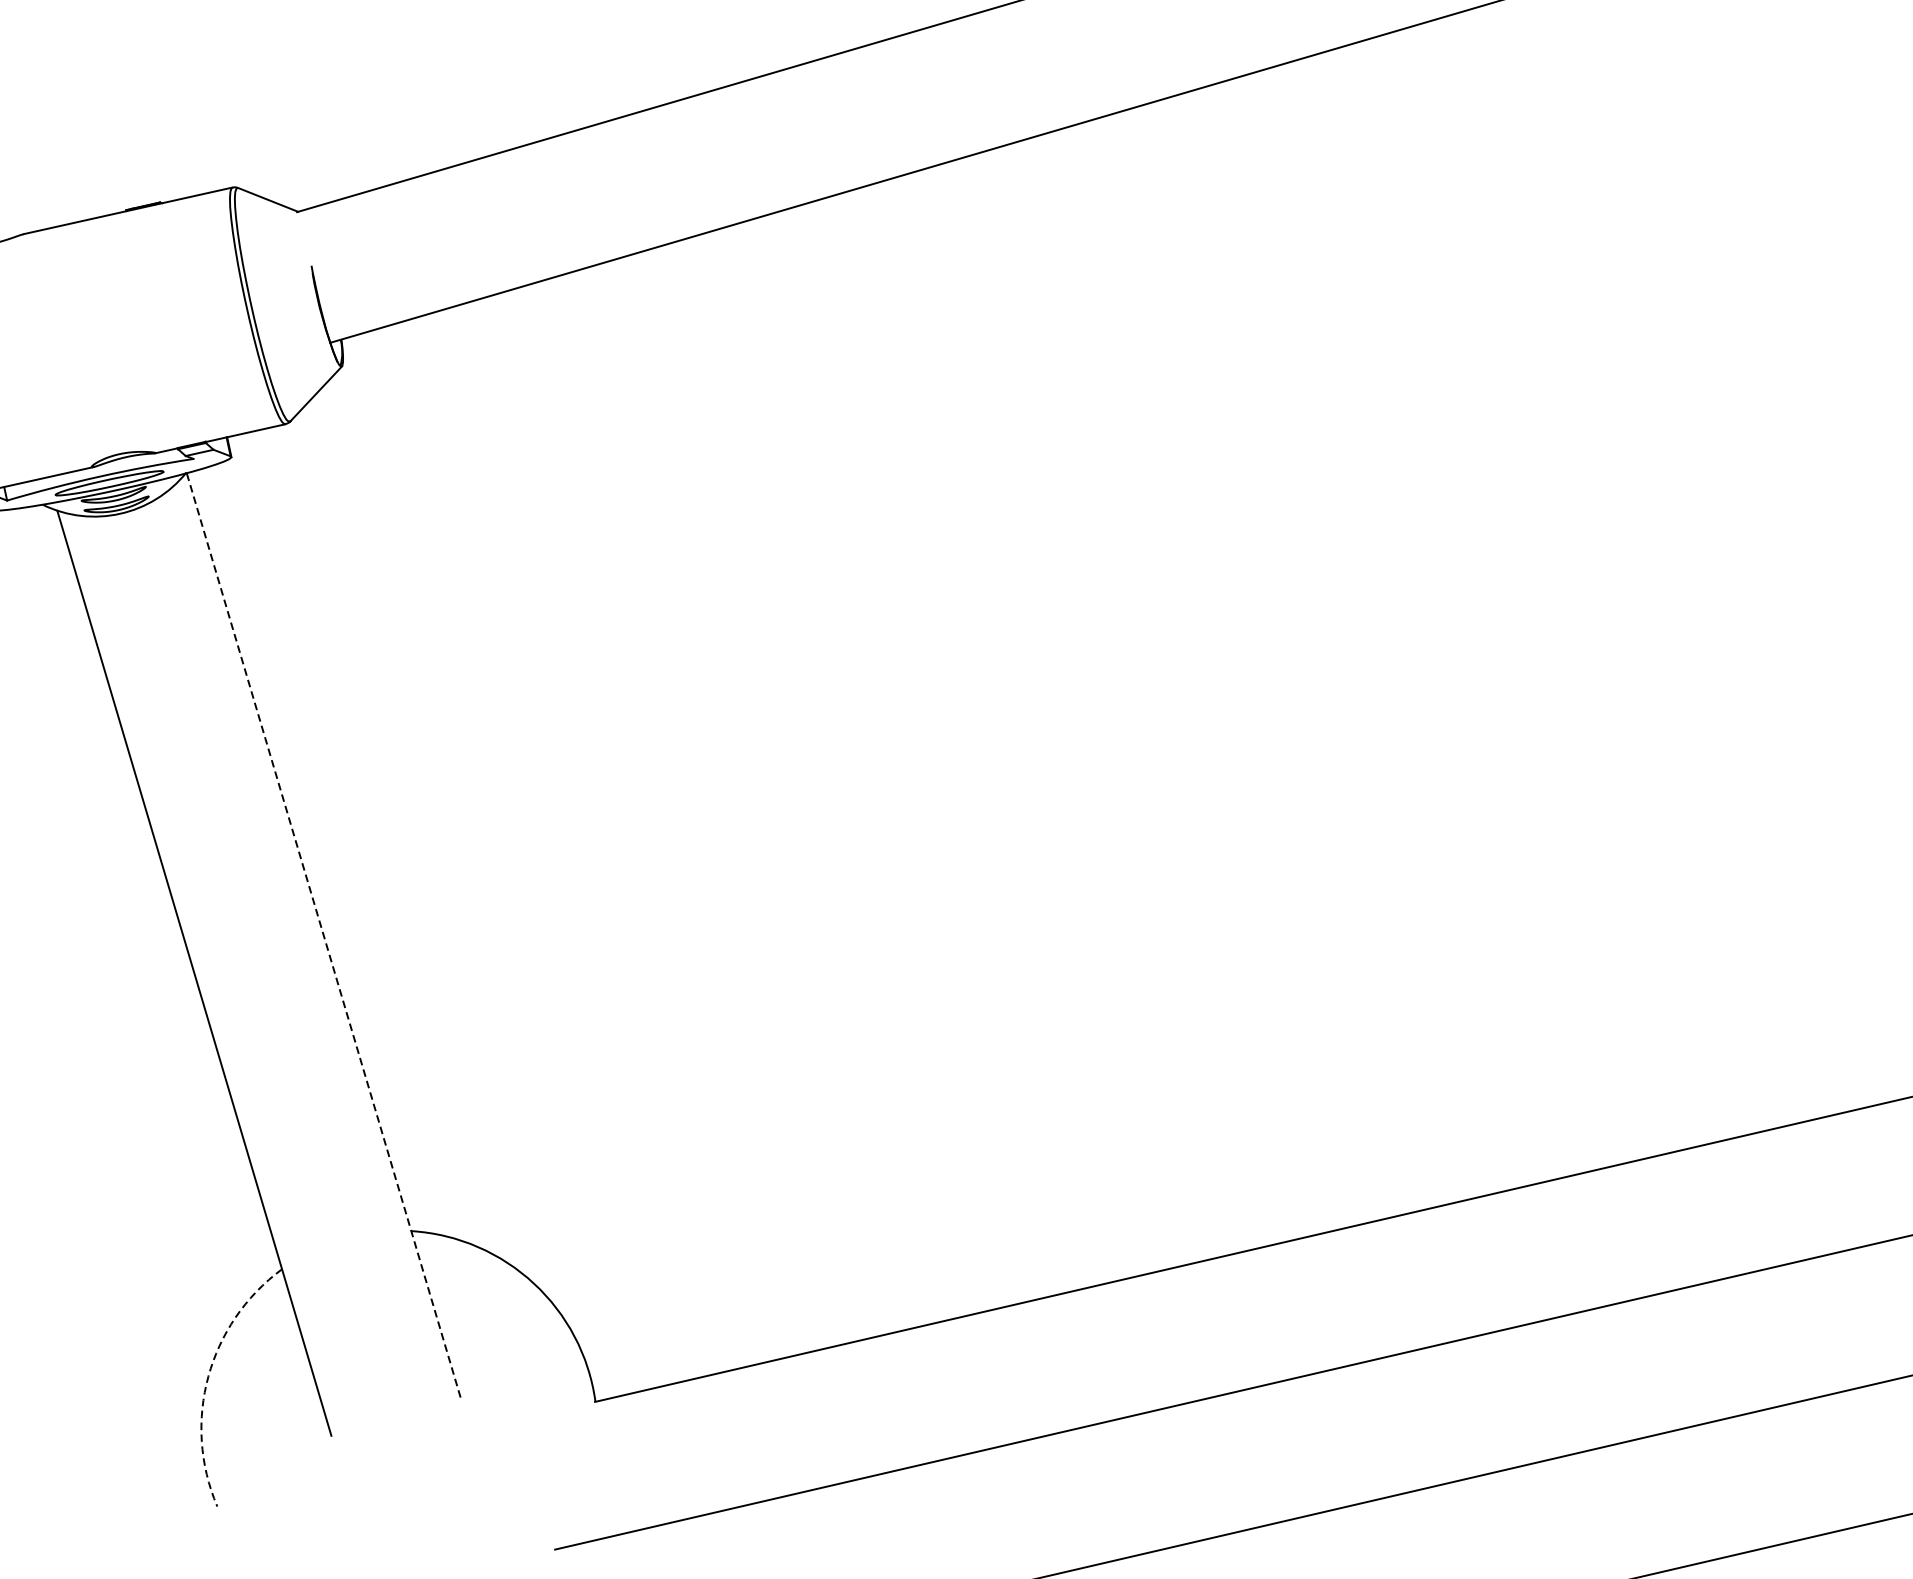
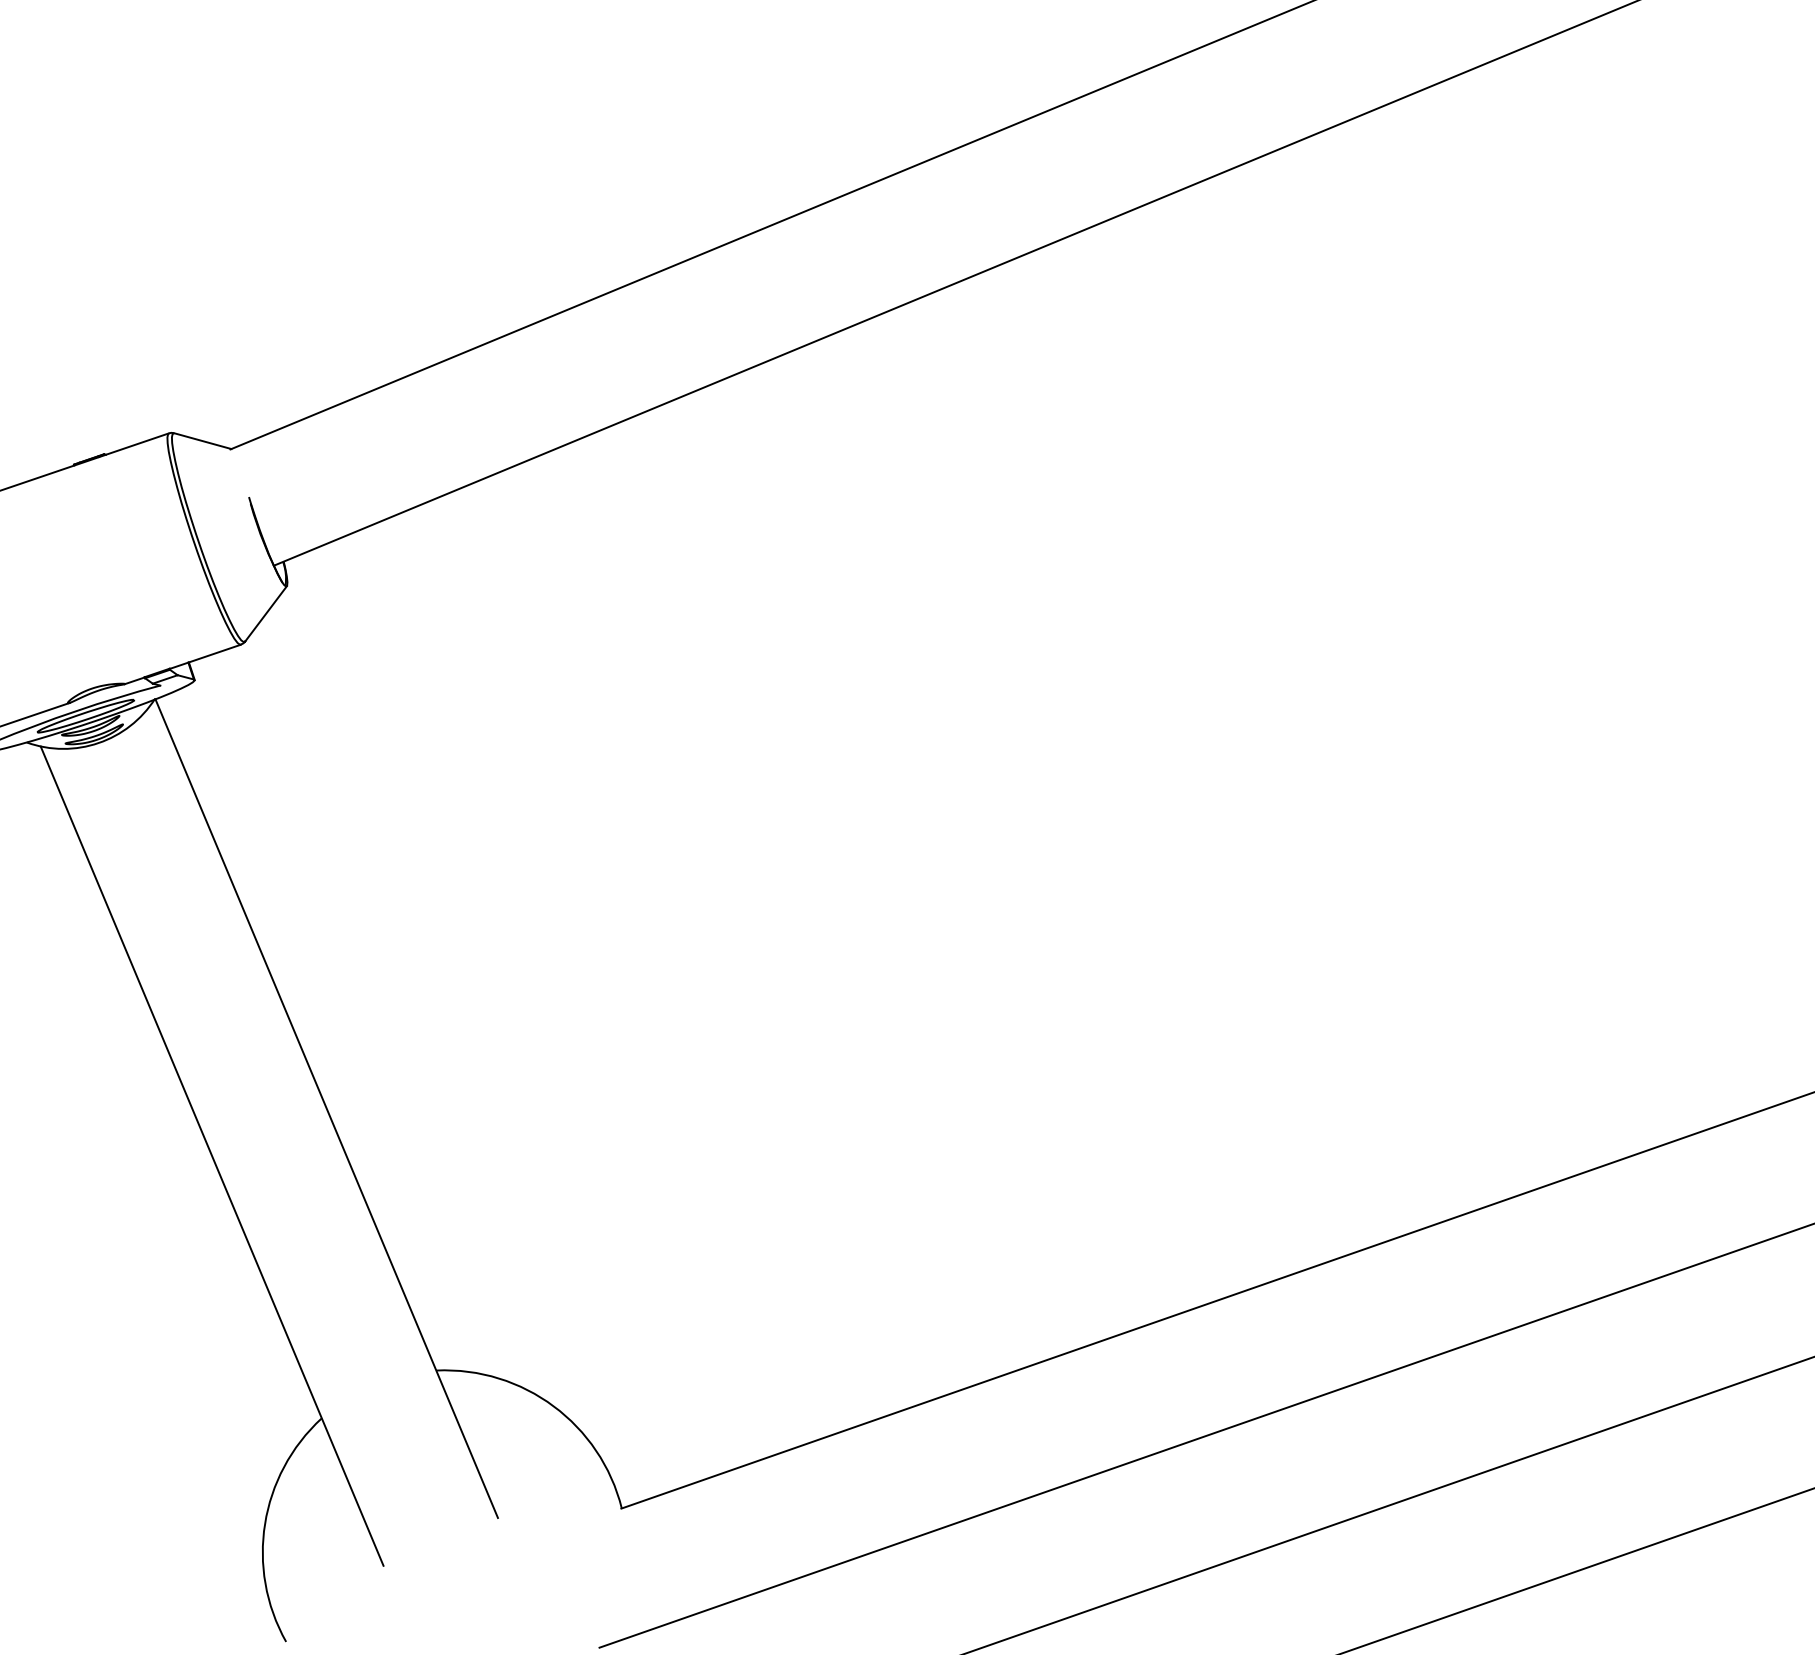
line: (323, 935) -> (326, 1108), dashed -> solid
arc: (208, 1376) -> (265, 1523), dashed -> solid

